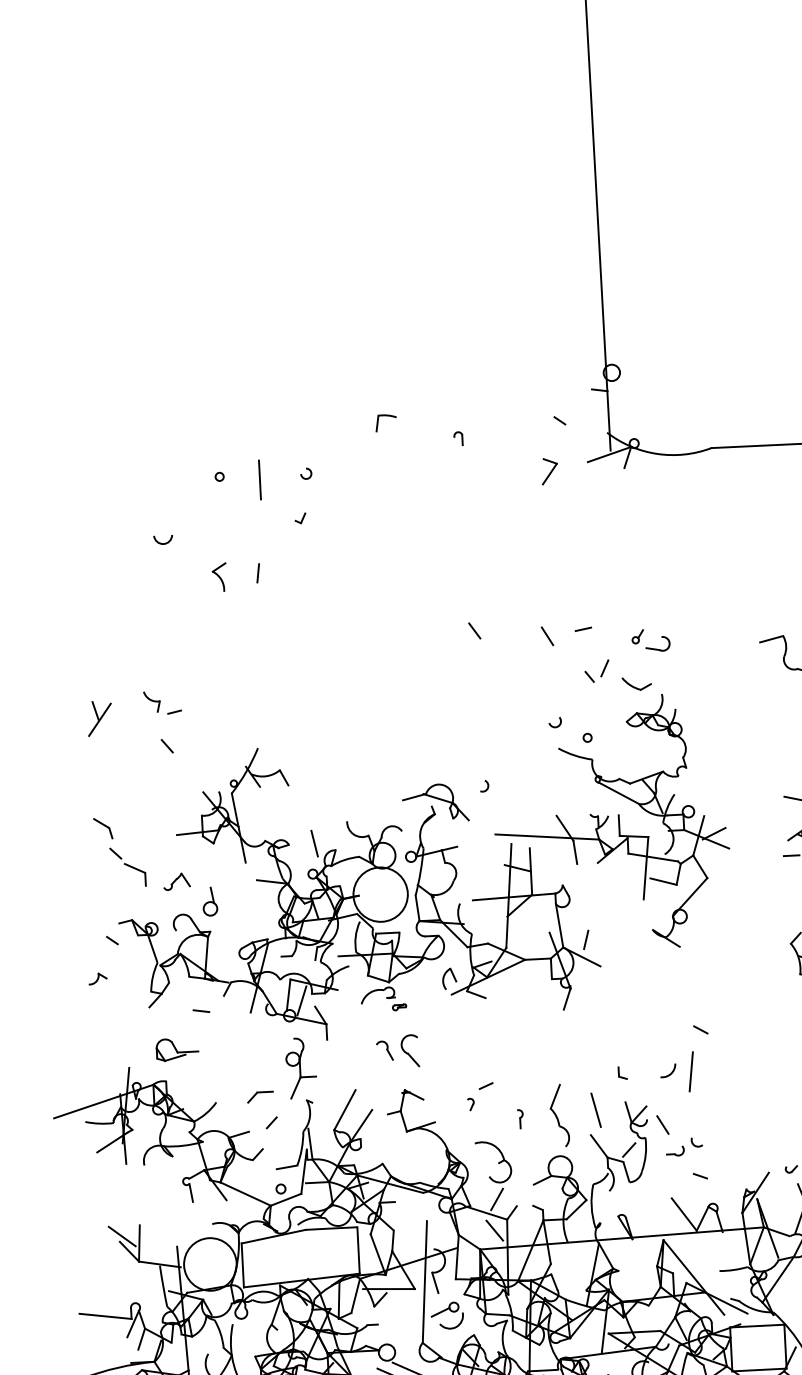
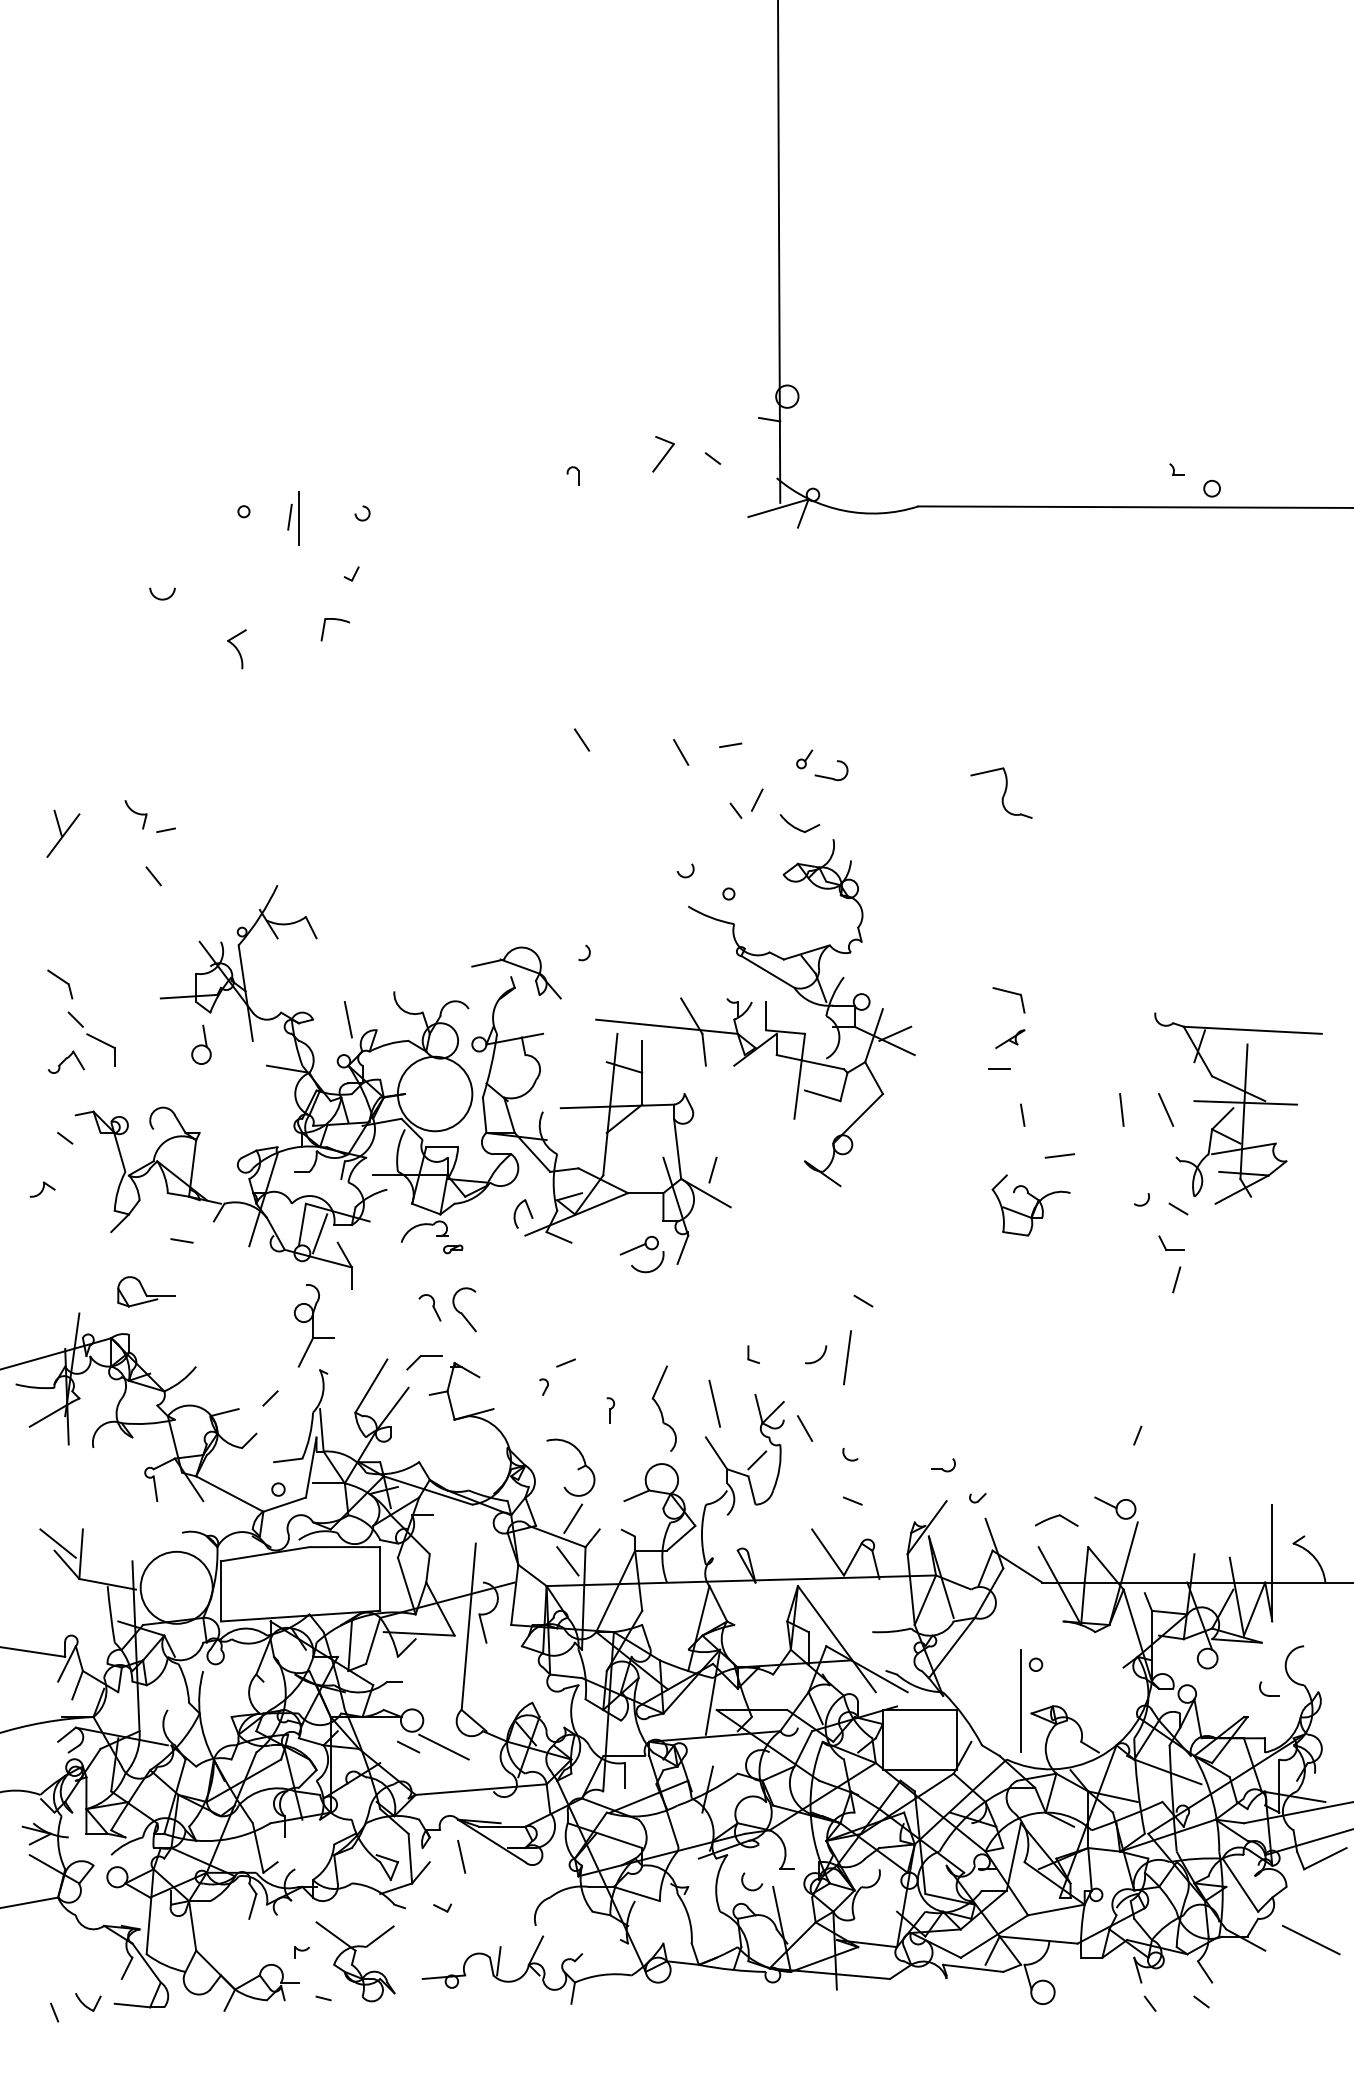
part: (386, 416) -> (336, 620), moved
part: (549, 471) -> (663, 454), moved
line: (257, 572) -> (289, 516), moved
part: (176, 881) -> (65, 1061), moved
part: (210, 901) -> (201, 1044), moved
part: (260, 1097) -> (424, 1362), moved
part: (675, 1151) -> (943, 1465), moved
part: (445, 1310) -> (640, 1247), moved

